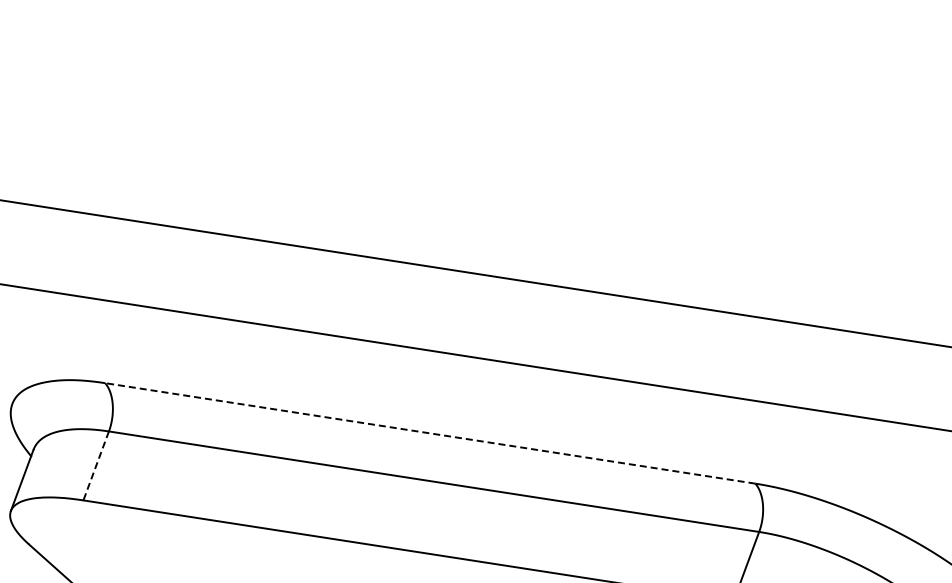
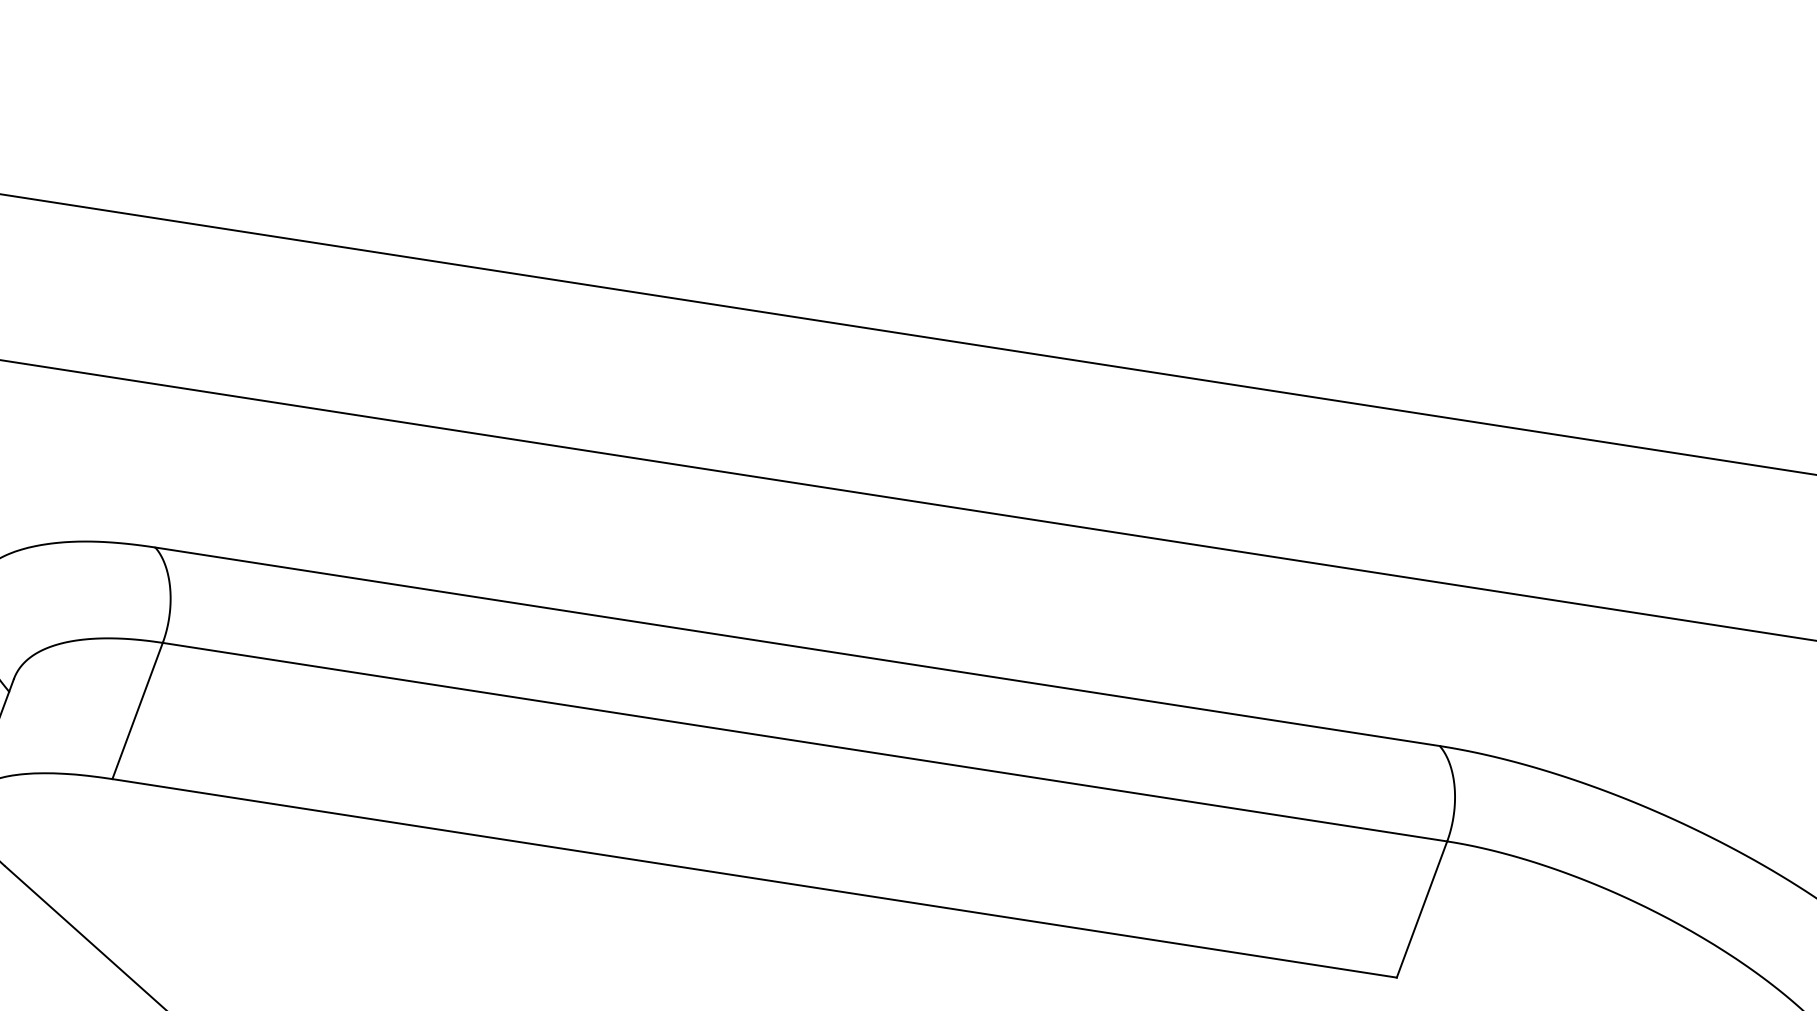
line: (430, 433) -> (797, 646), dashed -> solid
line: (96, 465) -> (138, 710), dashed -> solid

